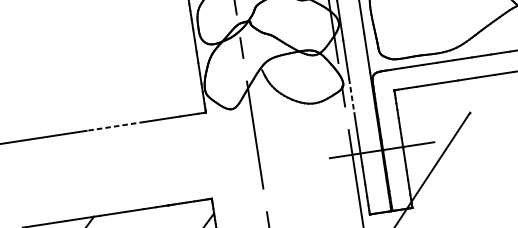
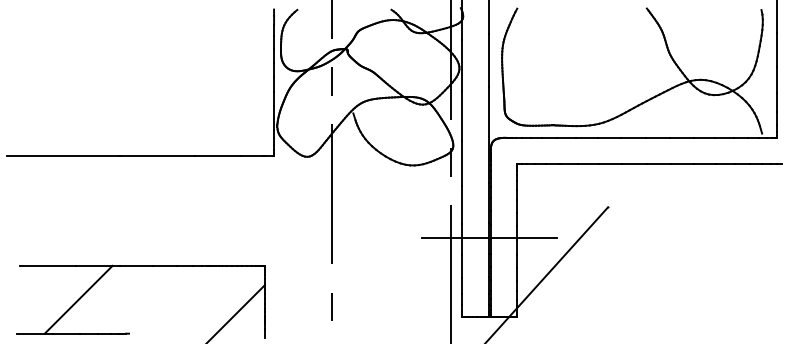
line: (351, 96) -> (461, 163), dashed -> solid
line: (115, 126) -> (157, 156), dashed -> solid

